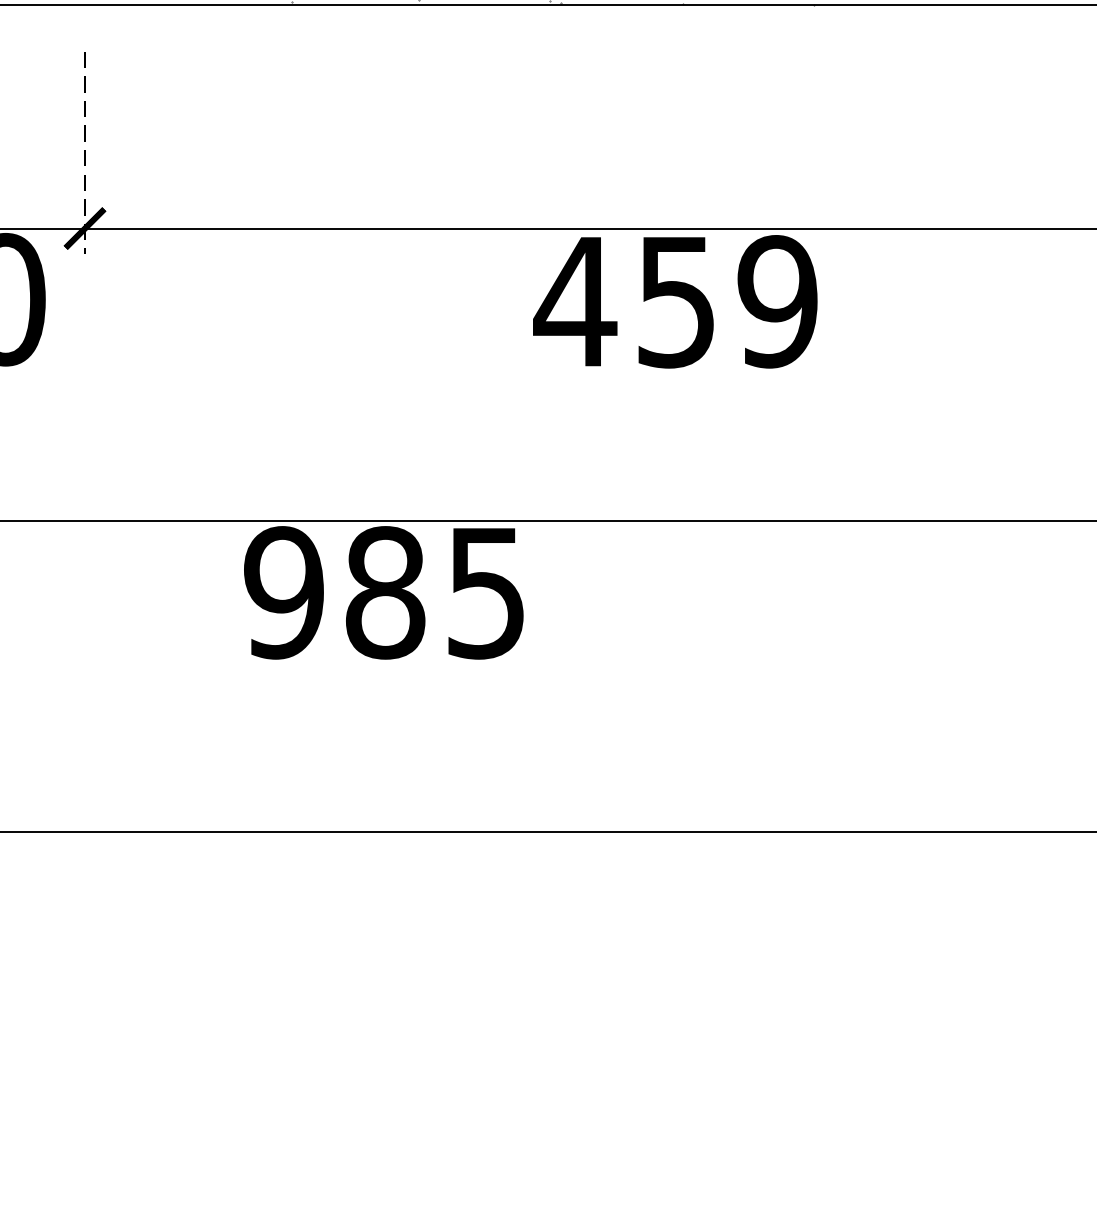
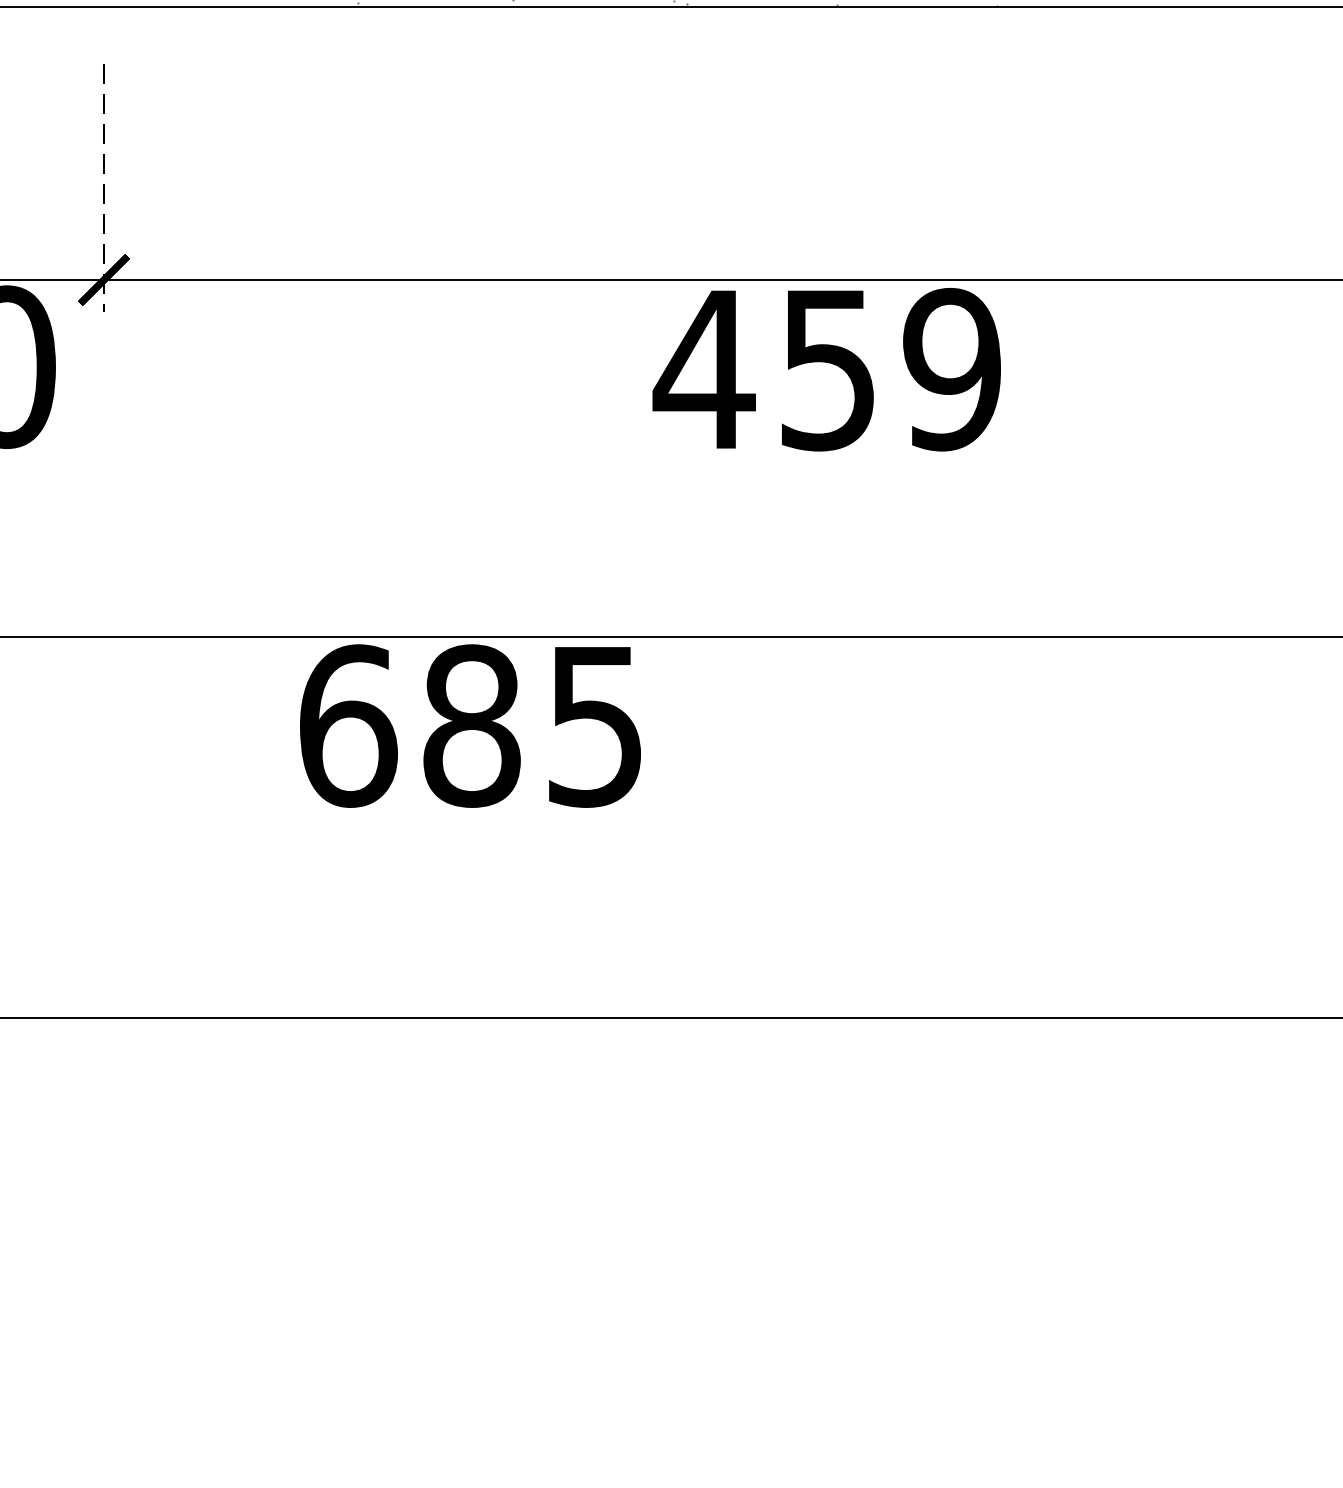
text: (283, 592) -> (347, 725), 985 -> 685

